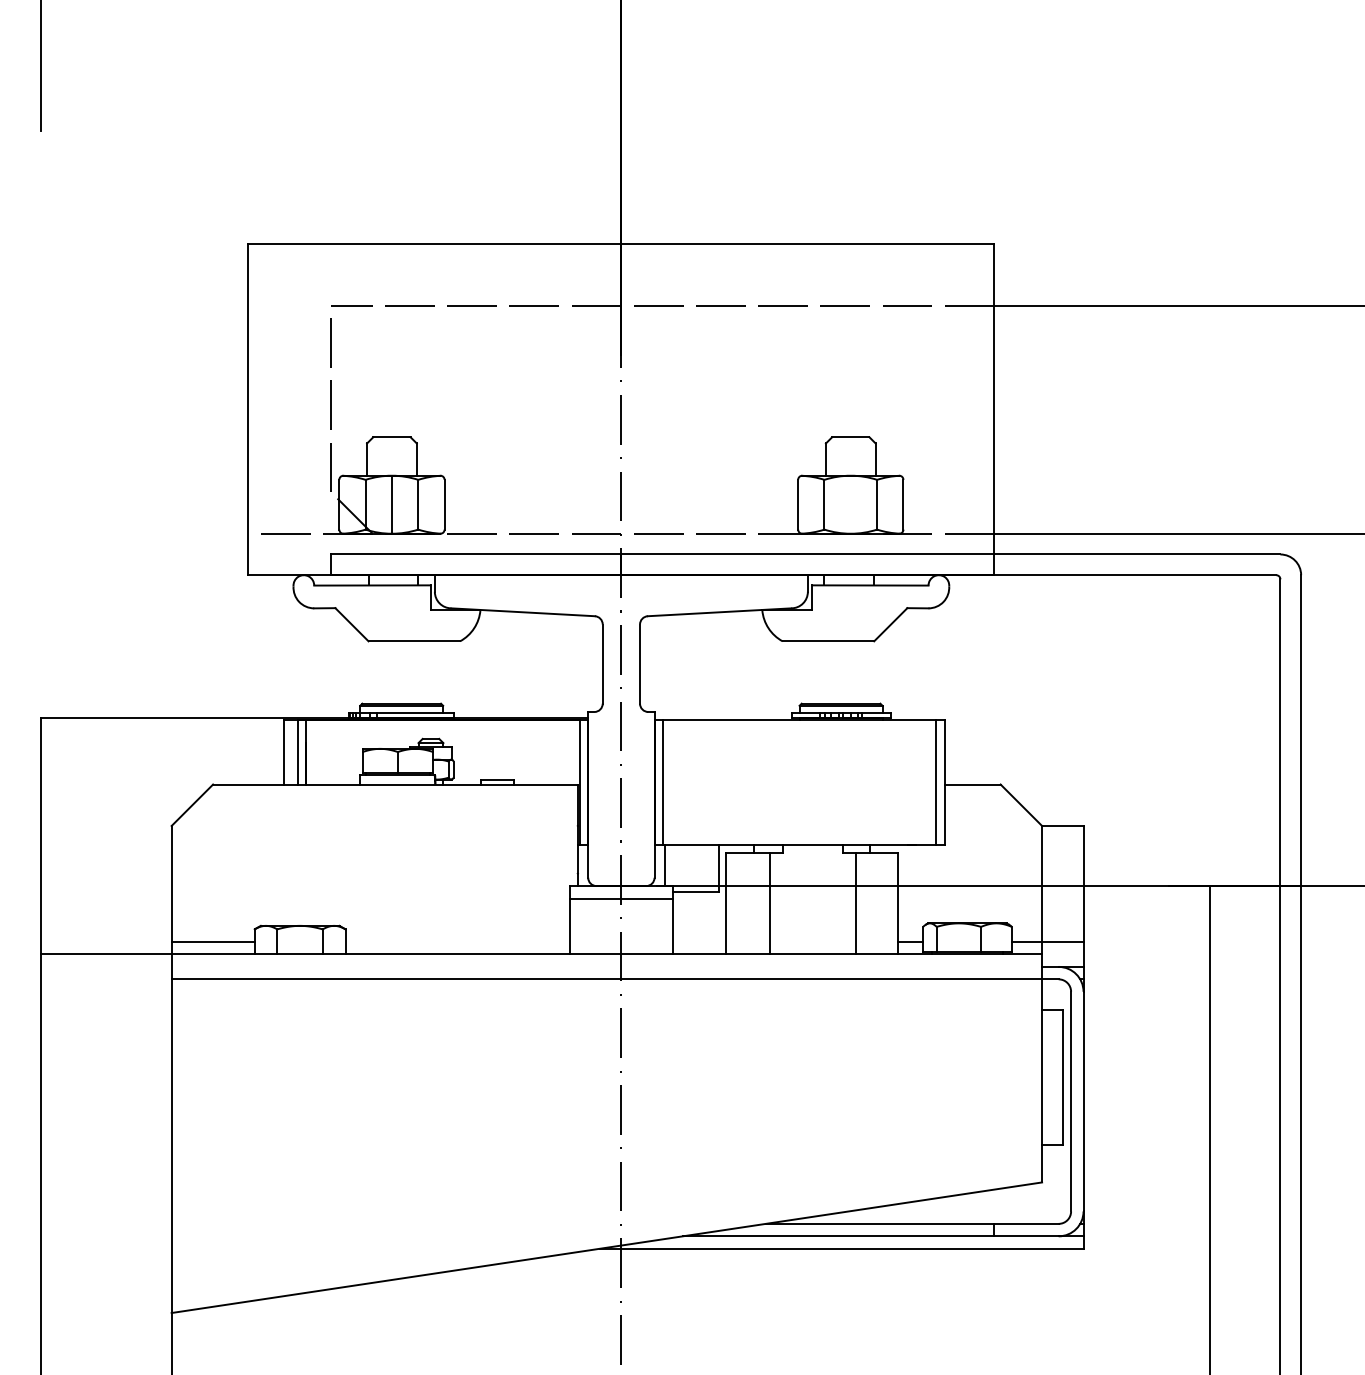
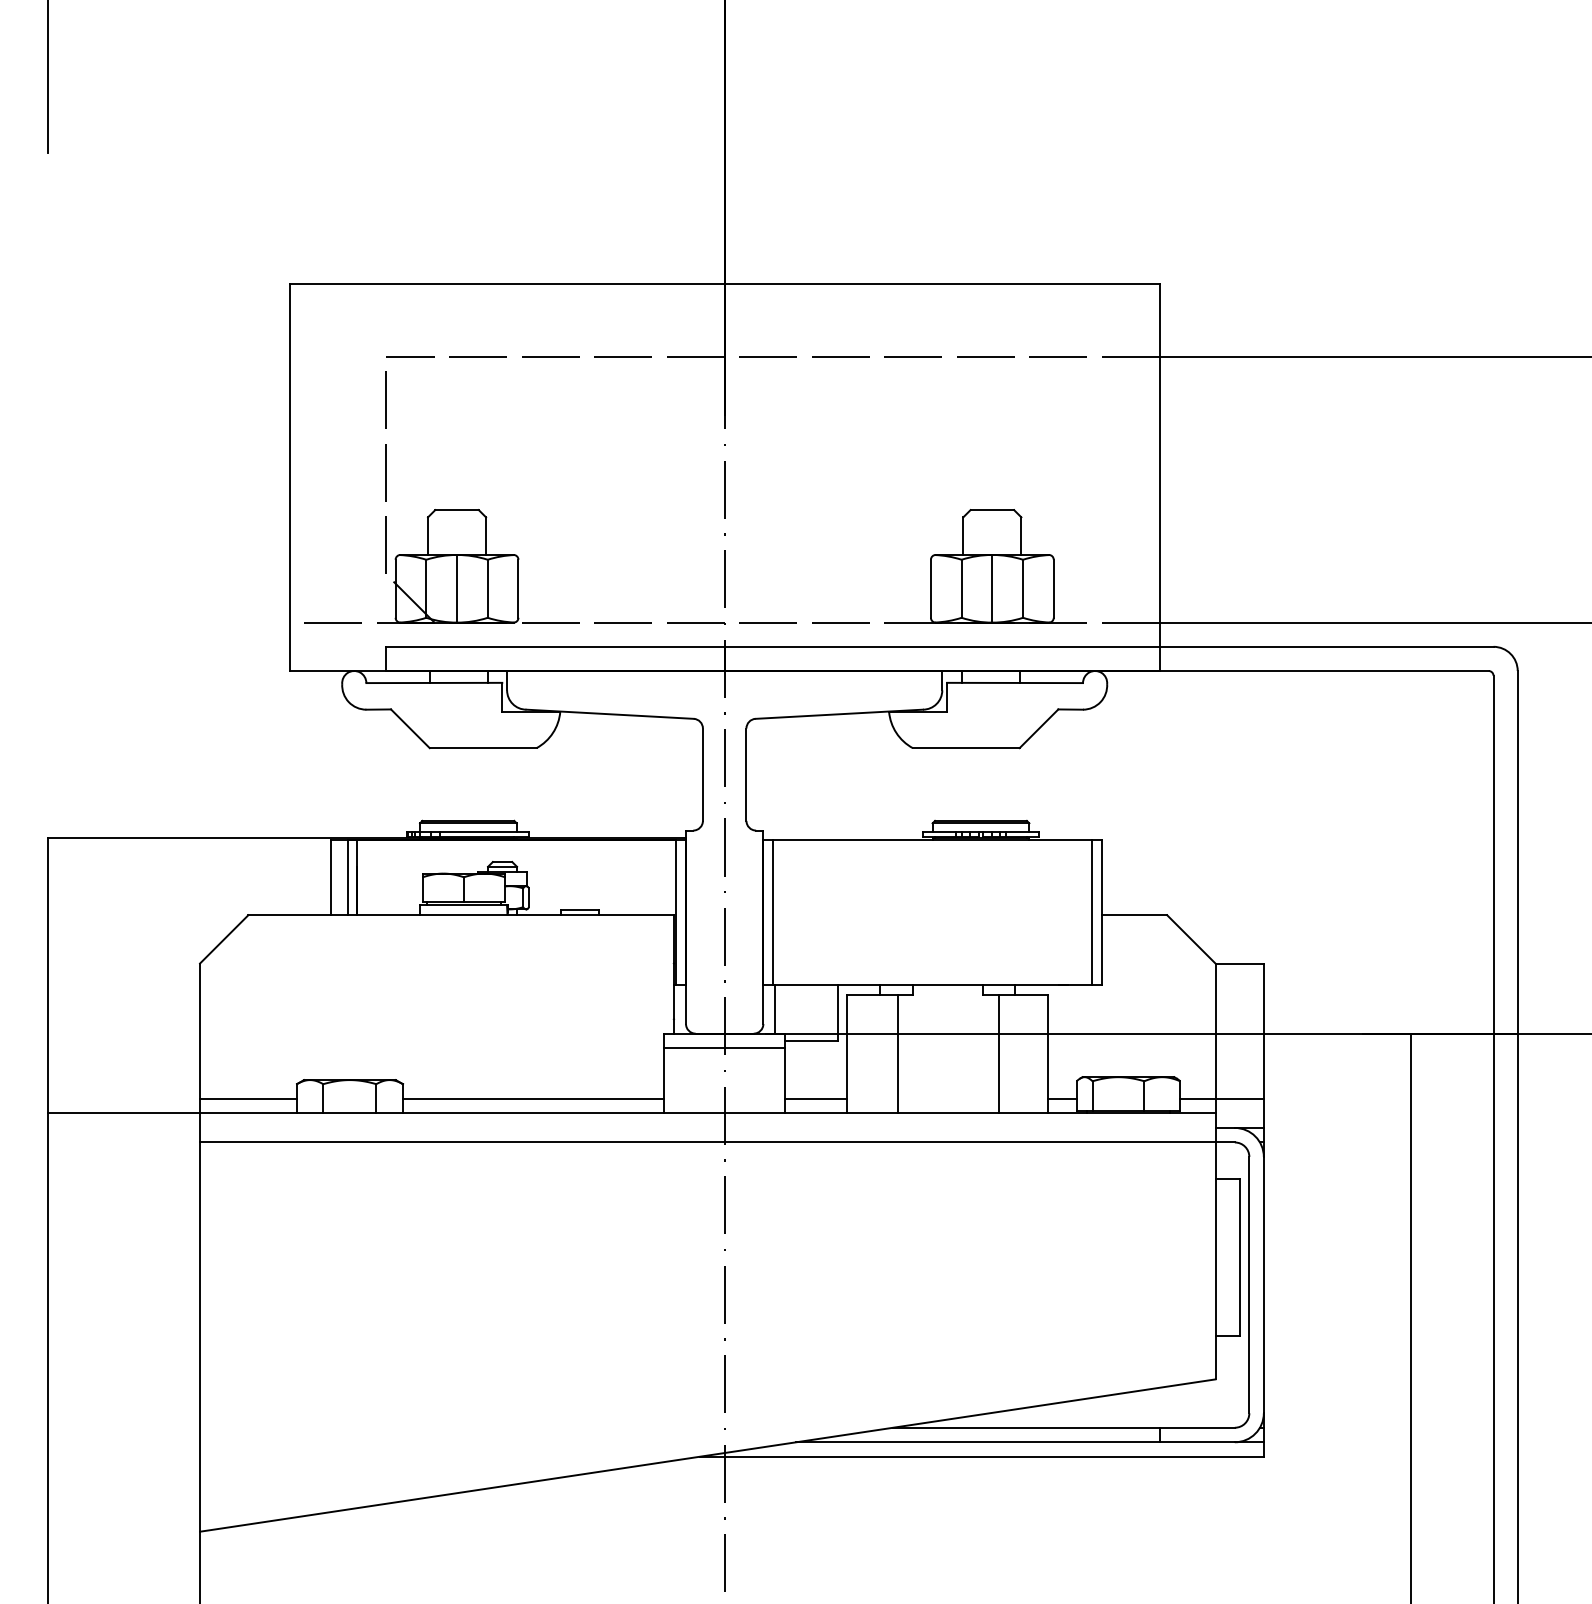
line: (850, 504) -> (991, 588), added
line: (457, 942) -> (533, 1099), added
line: (699, 942) -> (815, 1099), added

